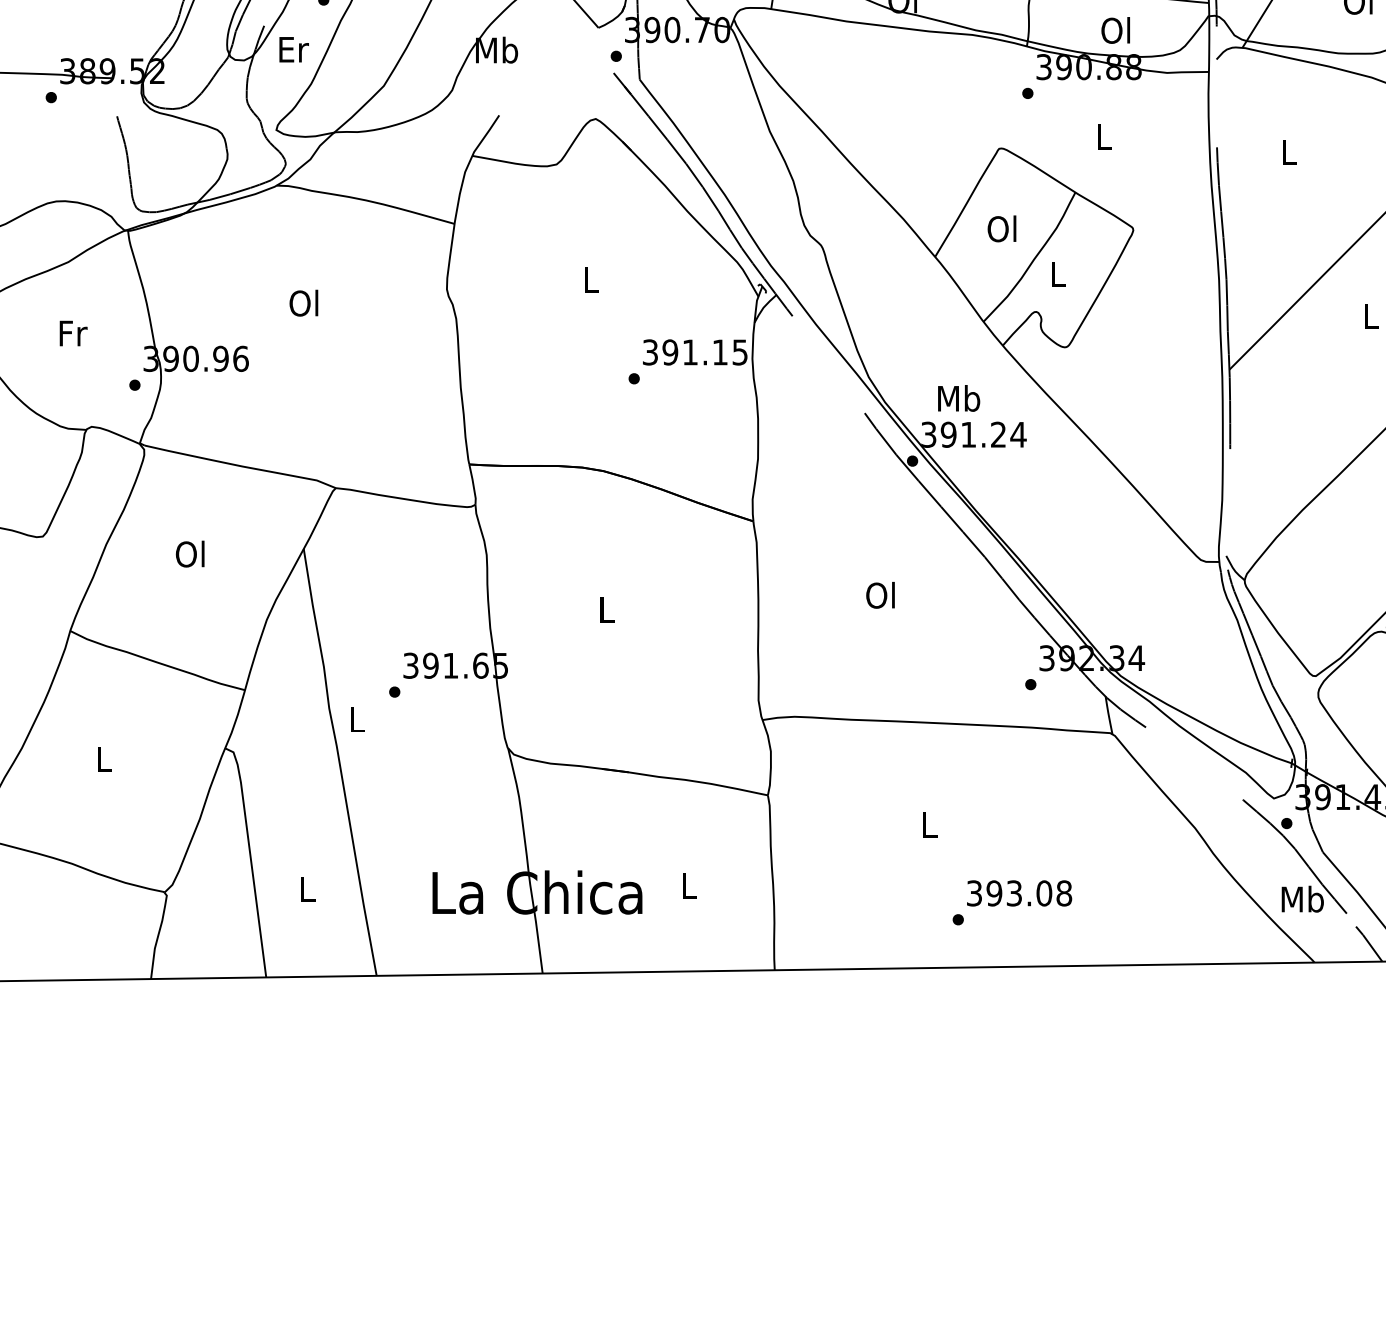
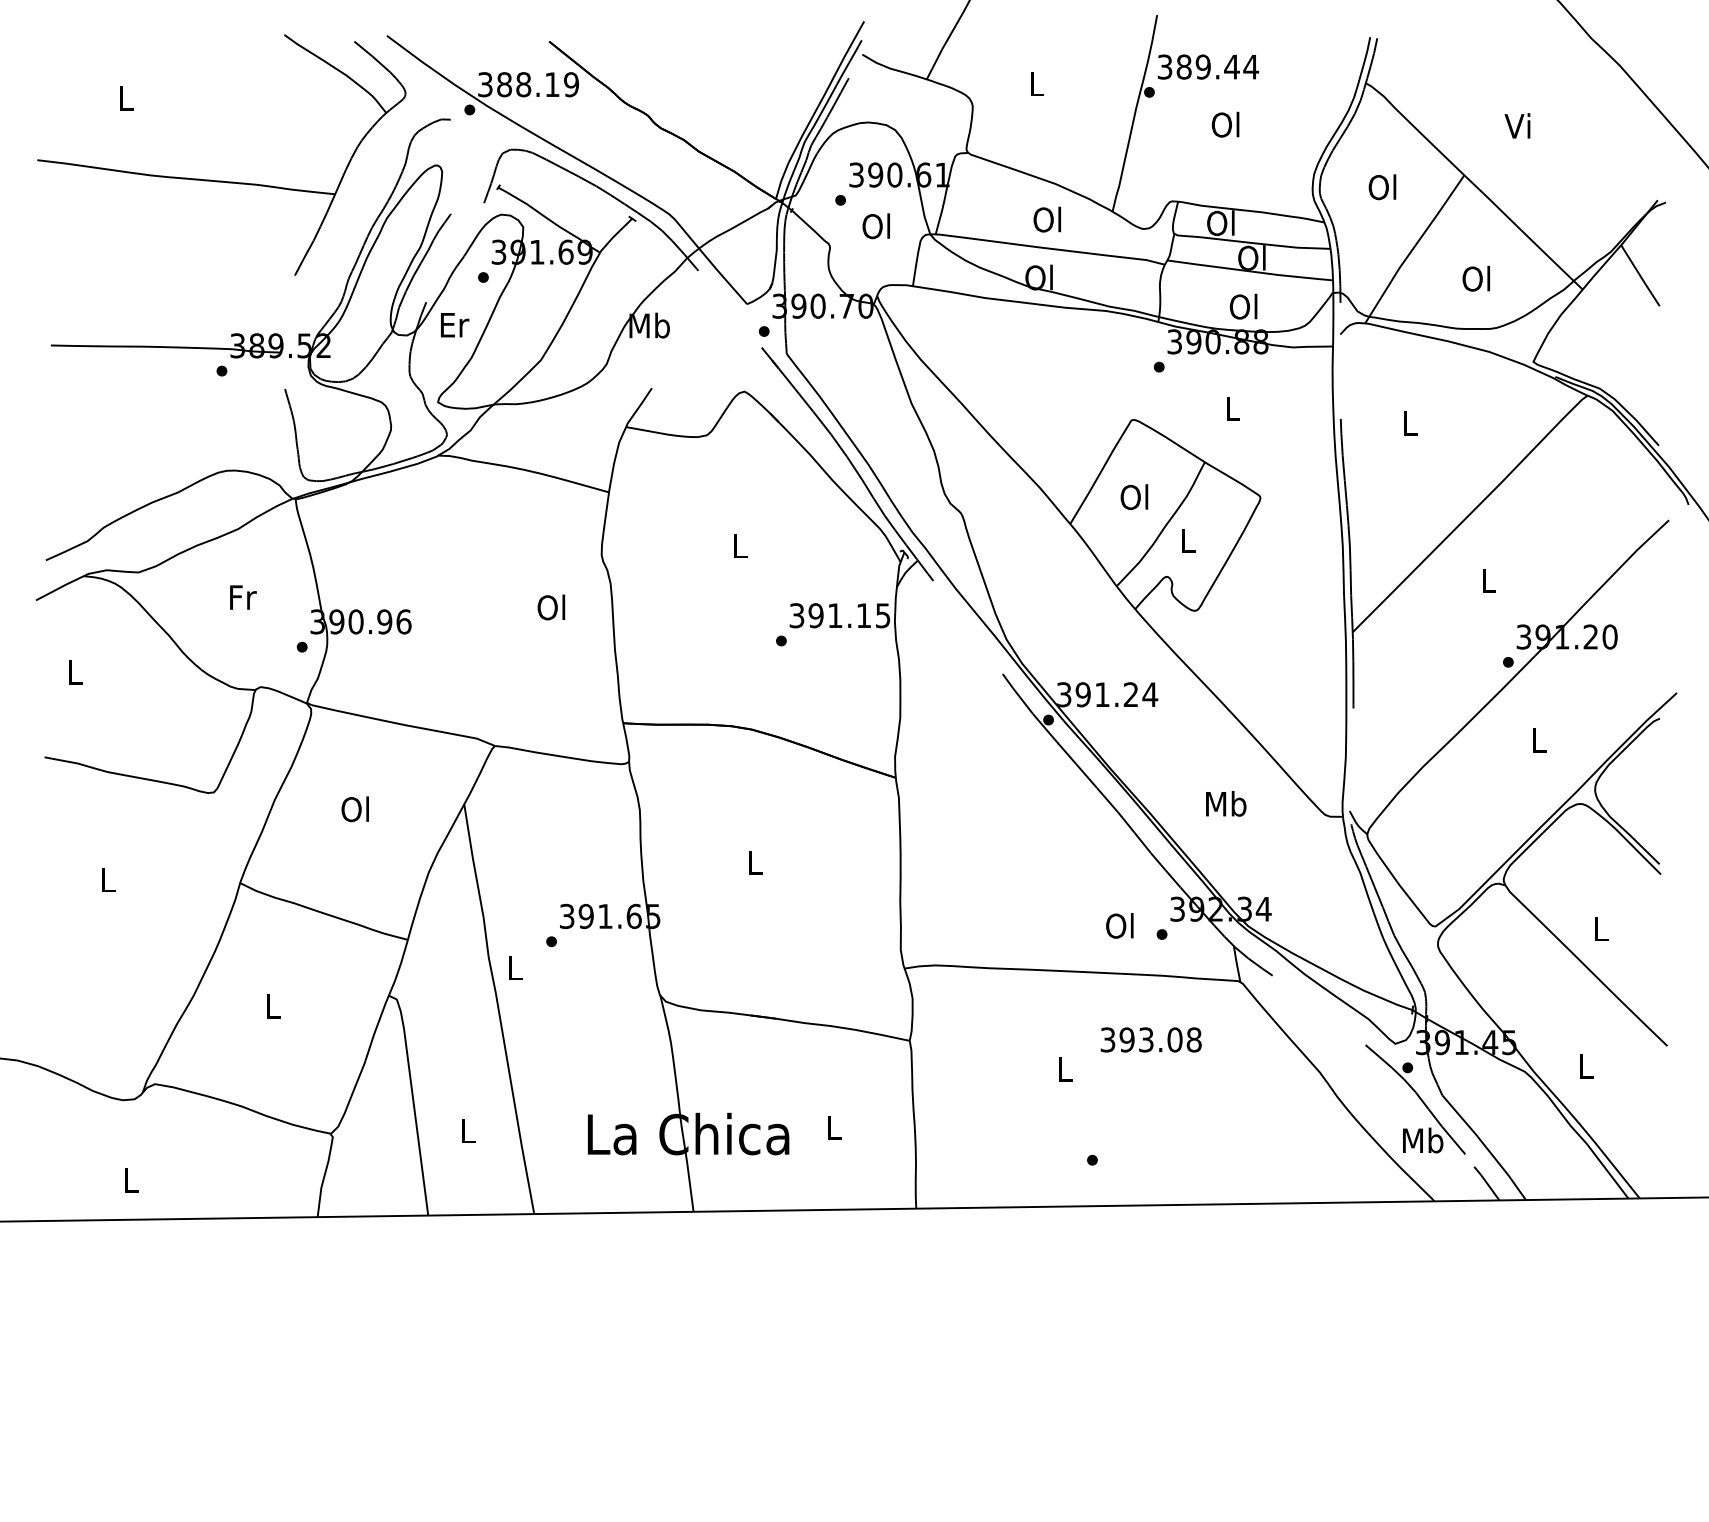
text: (304, 303) -> (551, 607), moved
text: (959, 398) -> (1226, 803), moved
text: (880, 594) -> (1119, 925), moved
text: (1018, 892) -> (1150, 1039), moved

